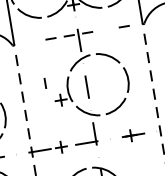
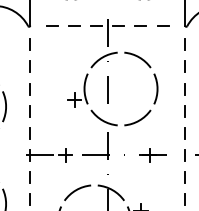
line: (105, 29) -> (140, 25), added
line: (32, 41) -> (52, 25), added
line: (44, 83) -> (58, 77), removed

